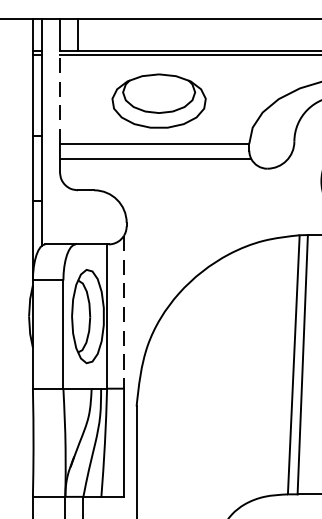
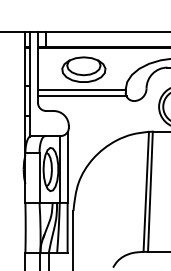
line: (58, 98) -> (37, 68), dashed -> solid
line: (123, 314) -> (67, 168), dashed -> solid

